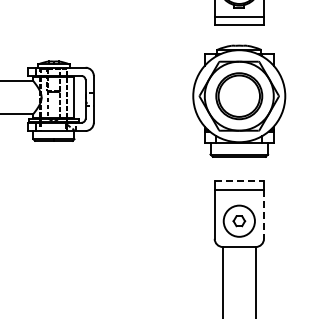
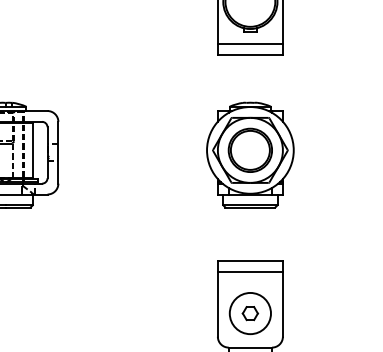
part: (239, 100) -> (250, 154), size x0.71
line: (239, 181) -> (250, 261), dashed -> solid
line: (264, 214) -> (283, 304), dashed -> solid

